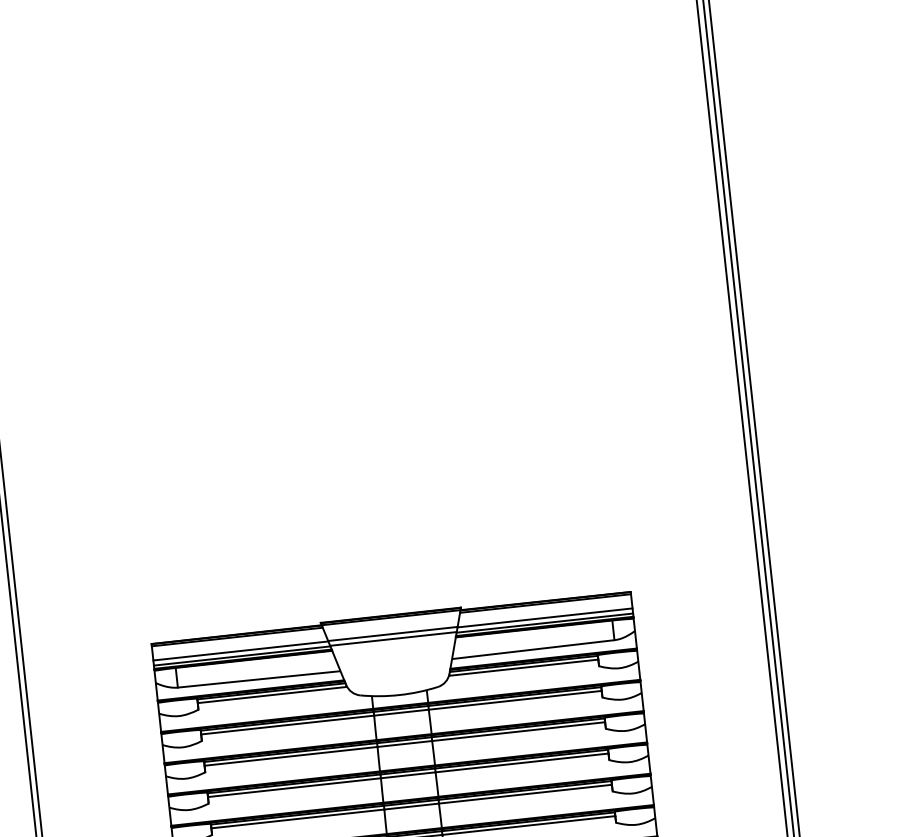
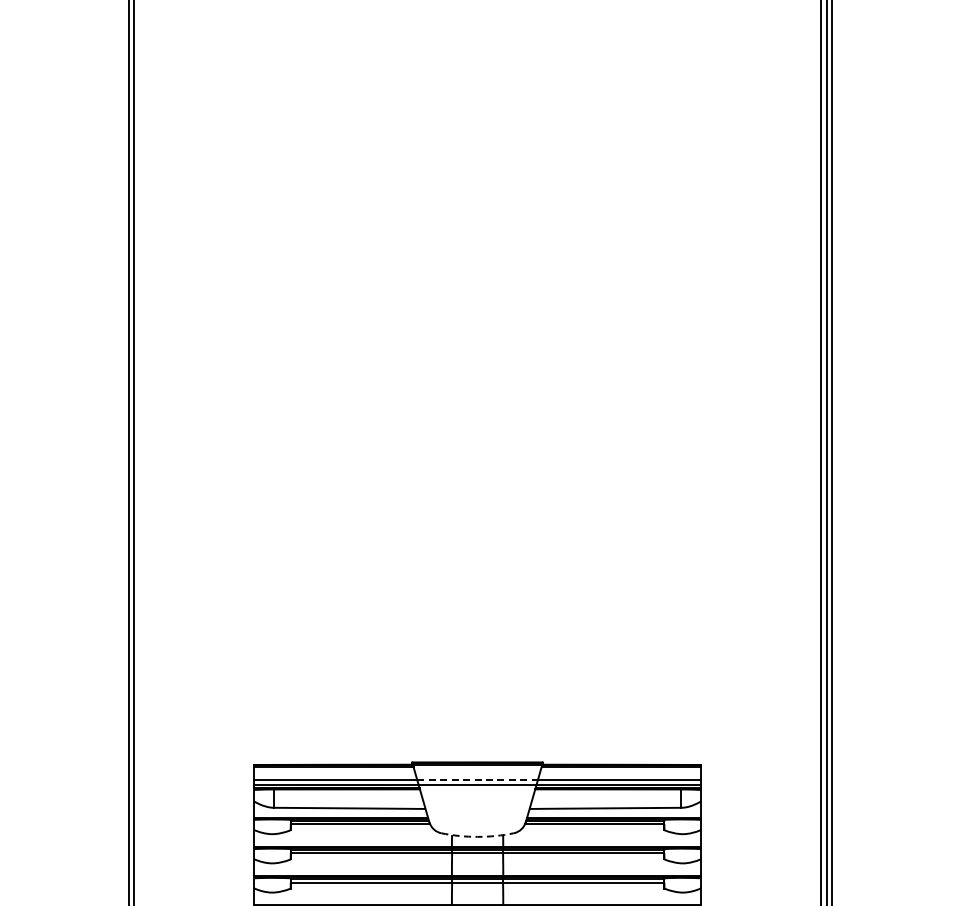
line: (393, 633) -> (478, 779), solid -> dashed
arc: (399, 694) -> (477, 836), solid -> dashed

